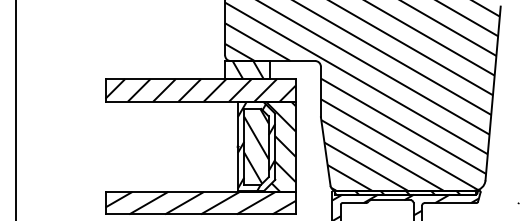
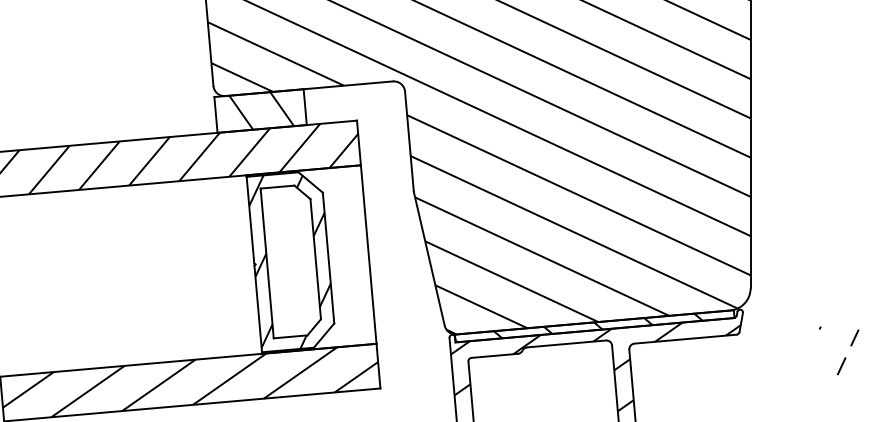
hatch: (256, 145) -> (291, 258), removed
hatch: (267, 146) -> (313, 258), removed

